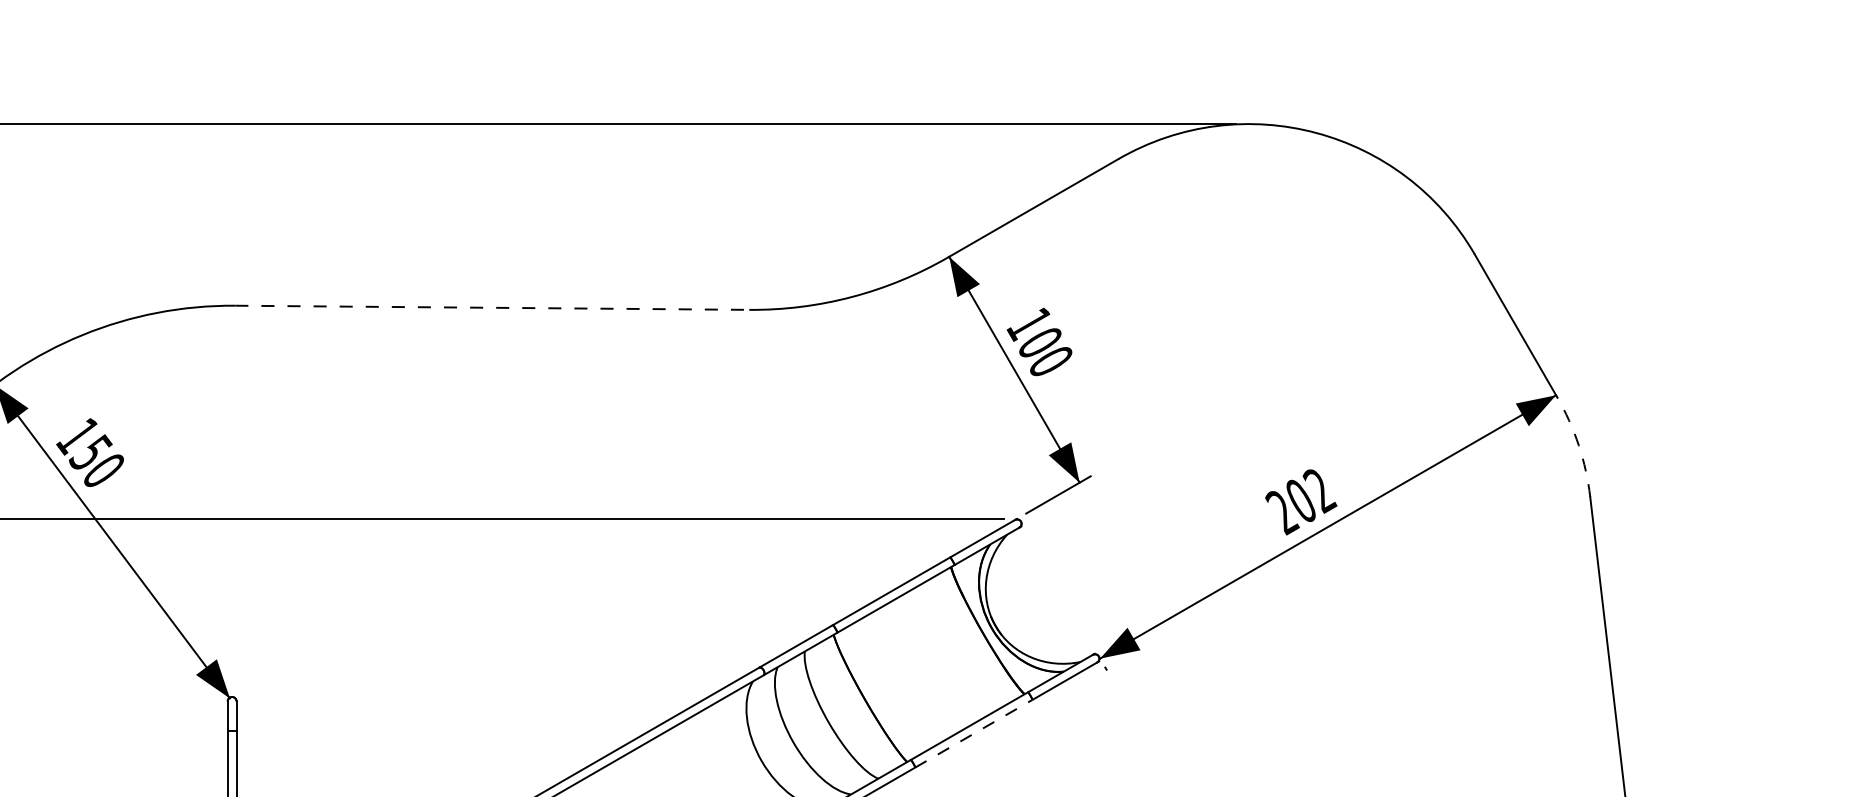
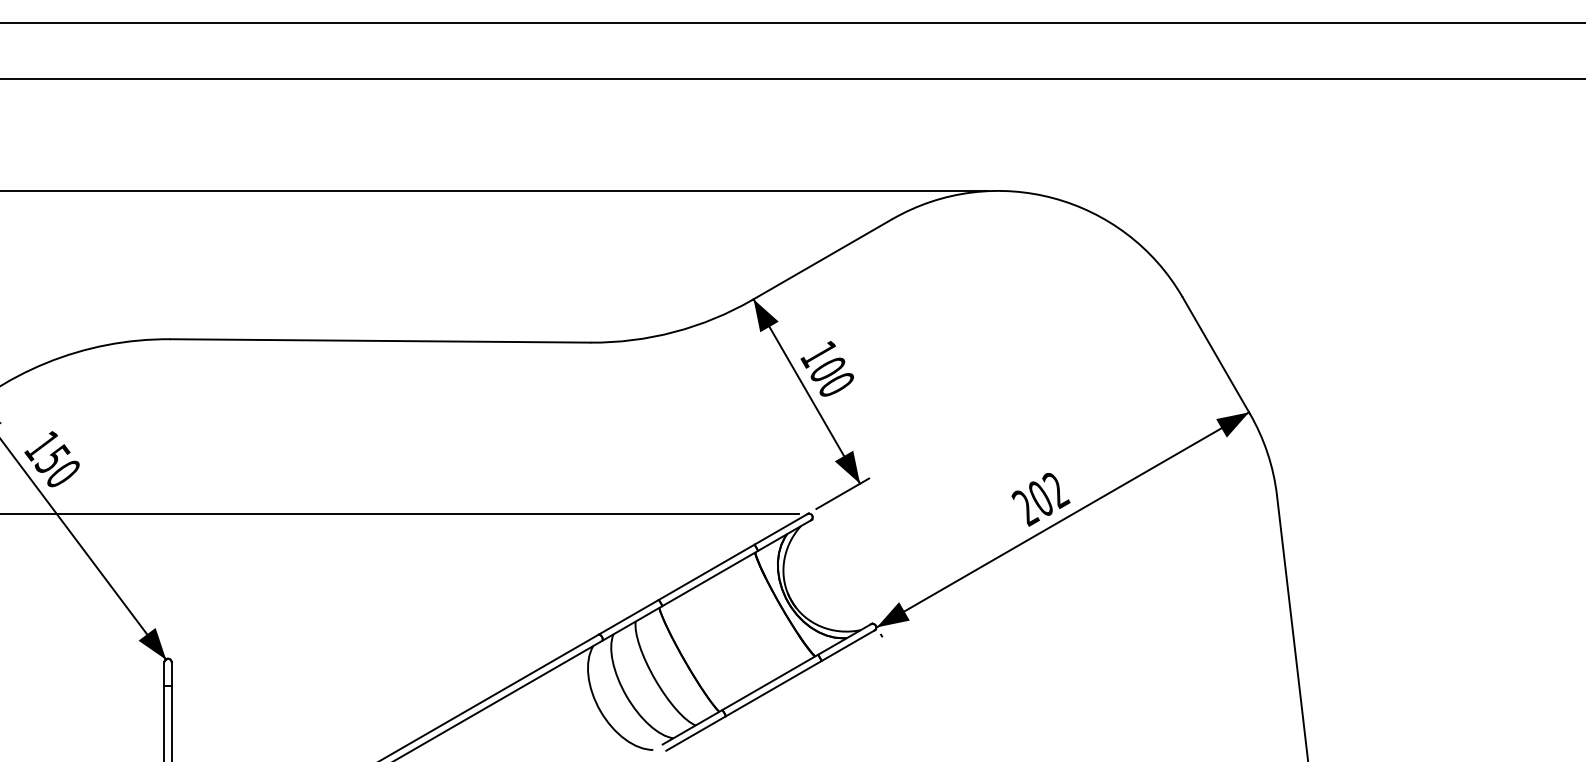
line: (492, 307) -> (380, 340), dashed -> solid
arc: (1578, 445) -> (1267, 453), dashed -> solid
line: (974, 733) -> (774, 688), dashed -> solid

